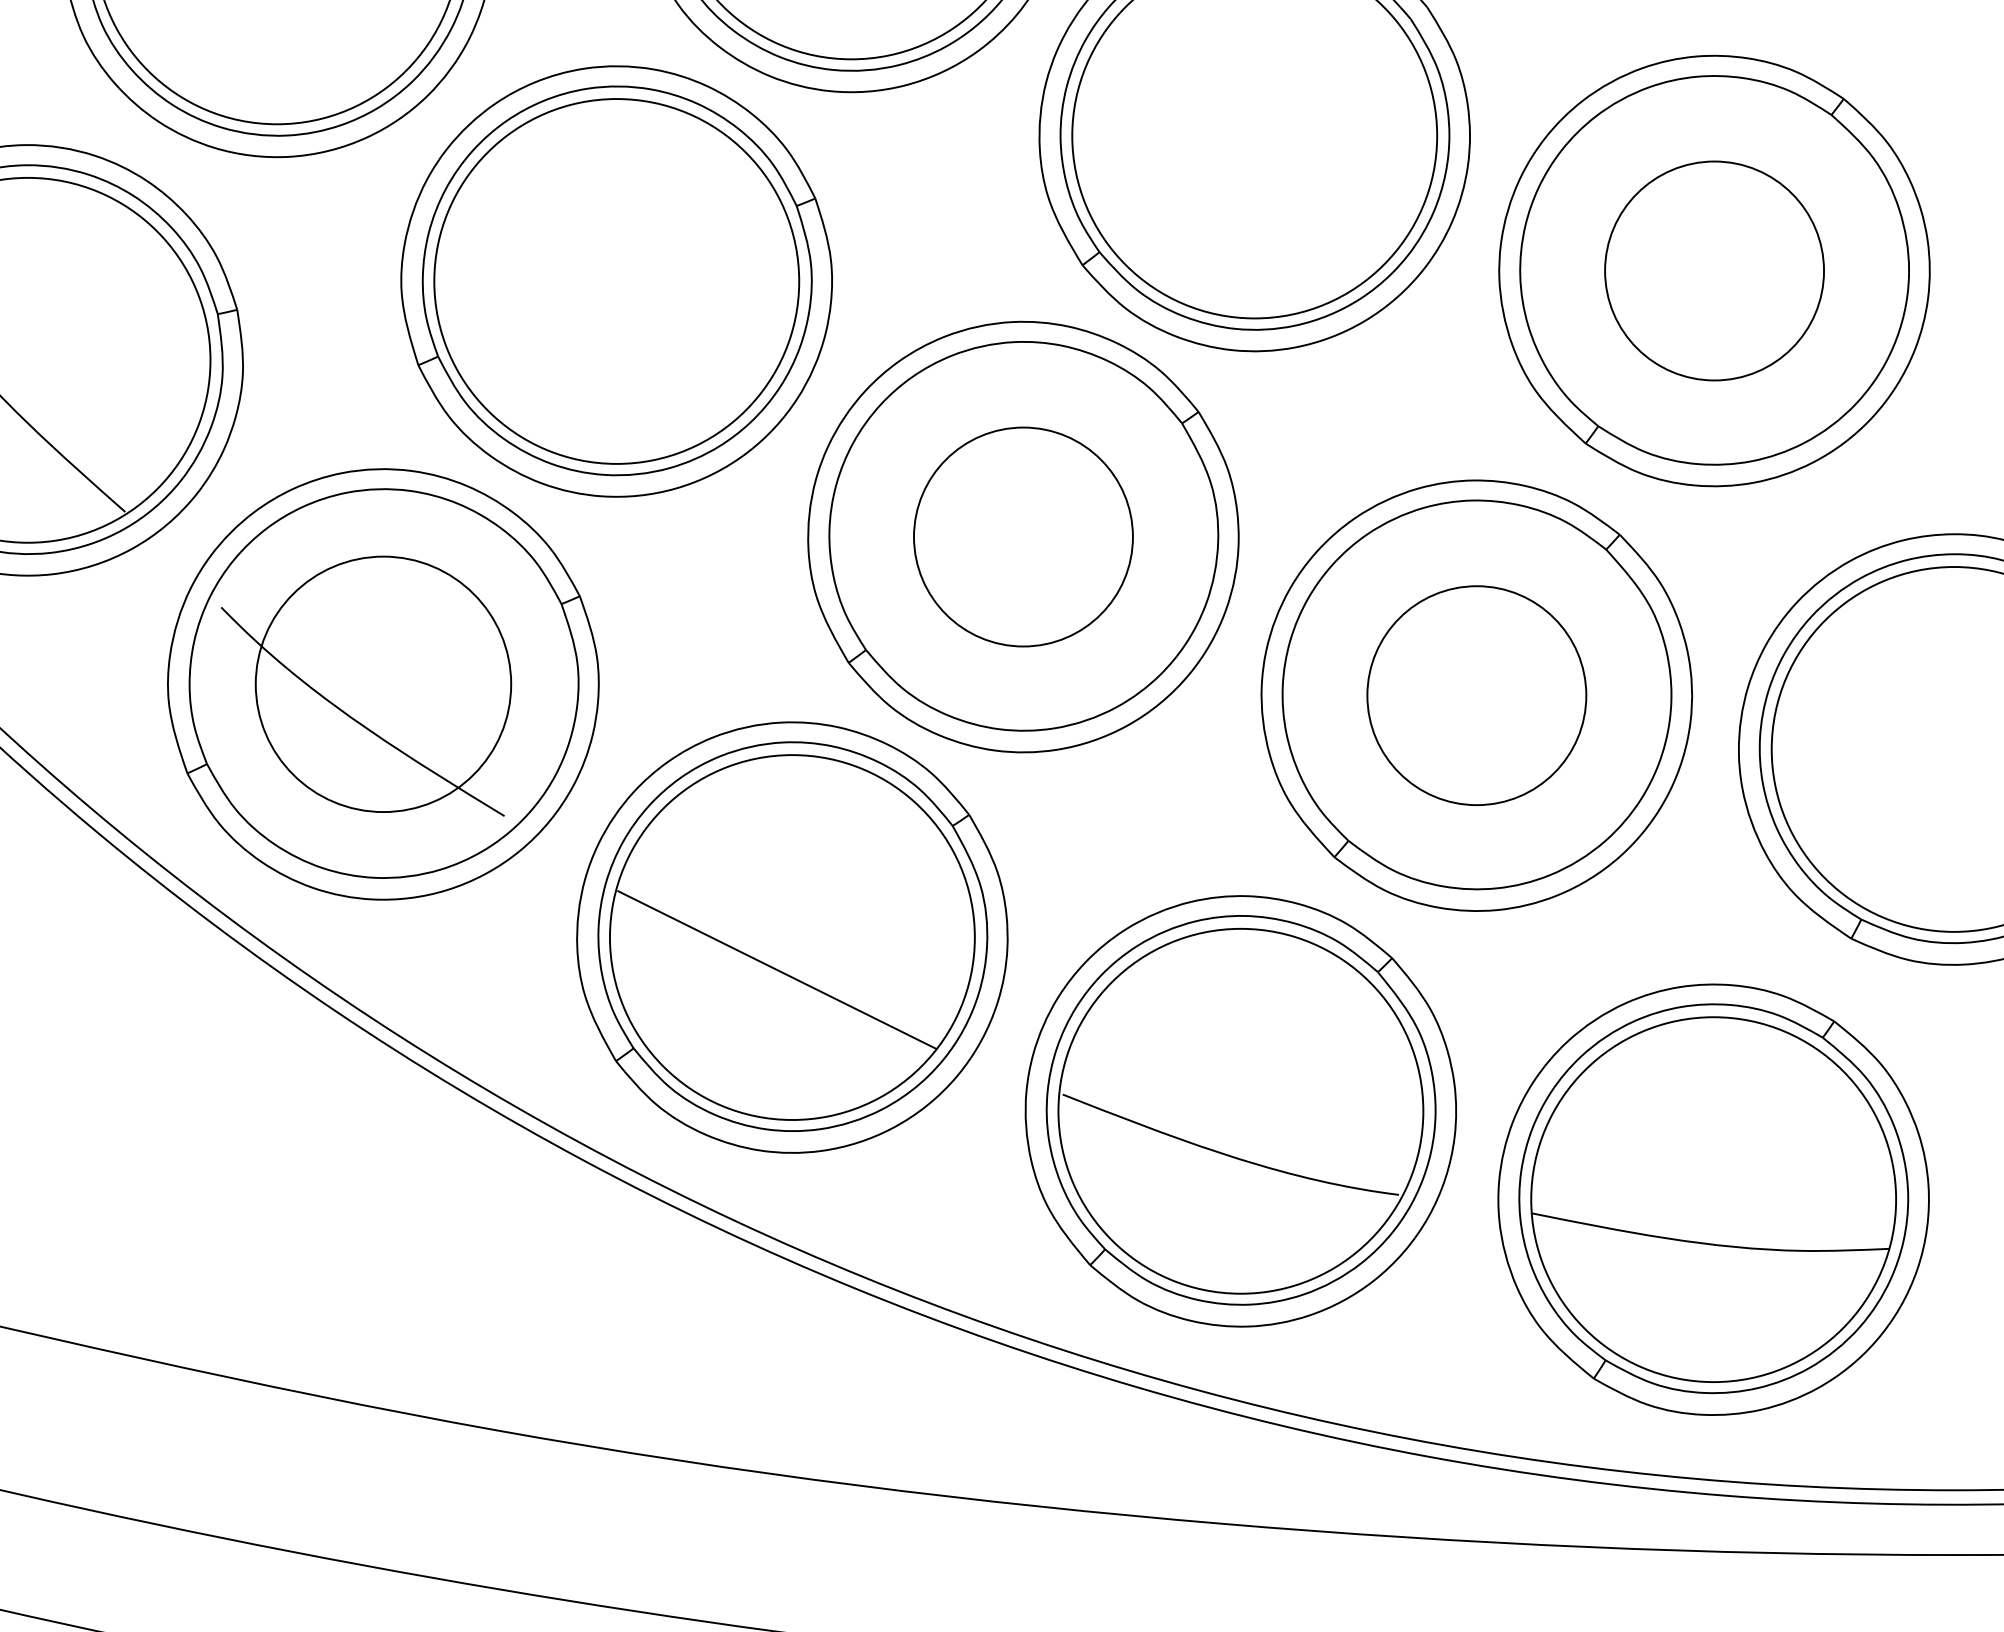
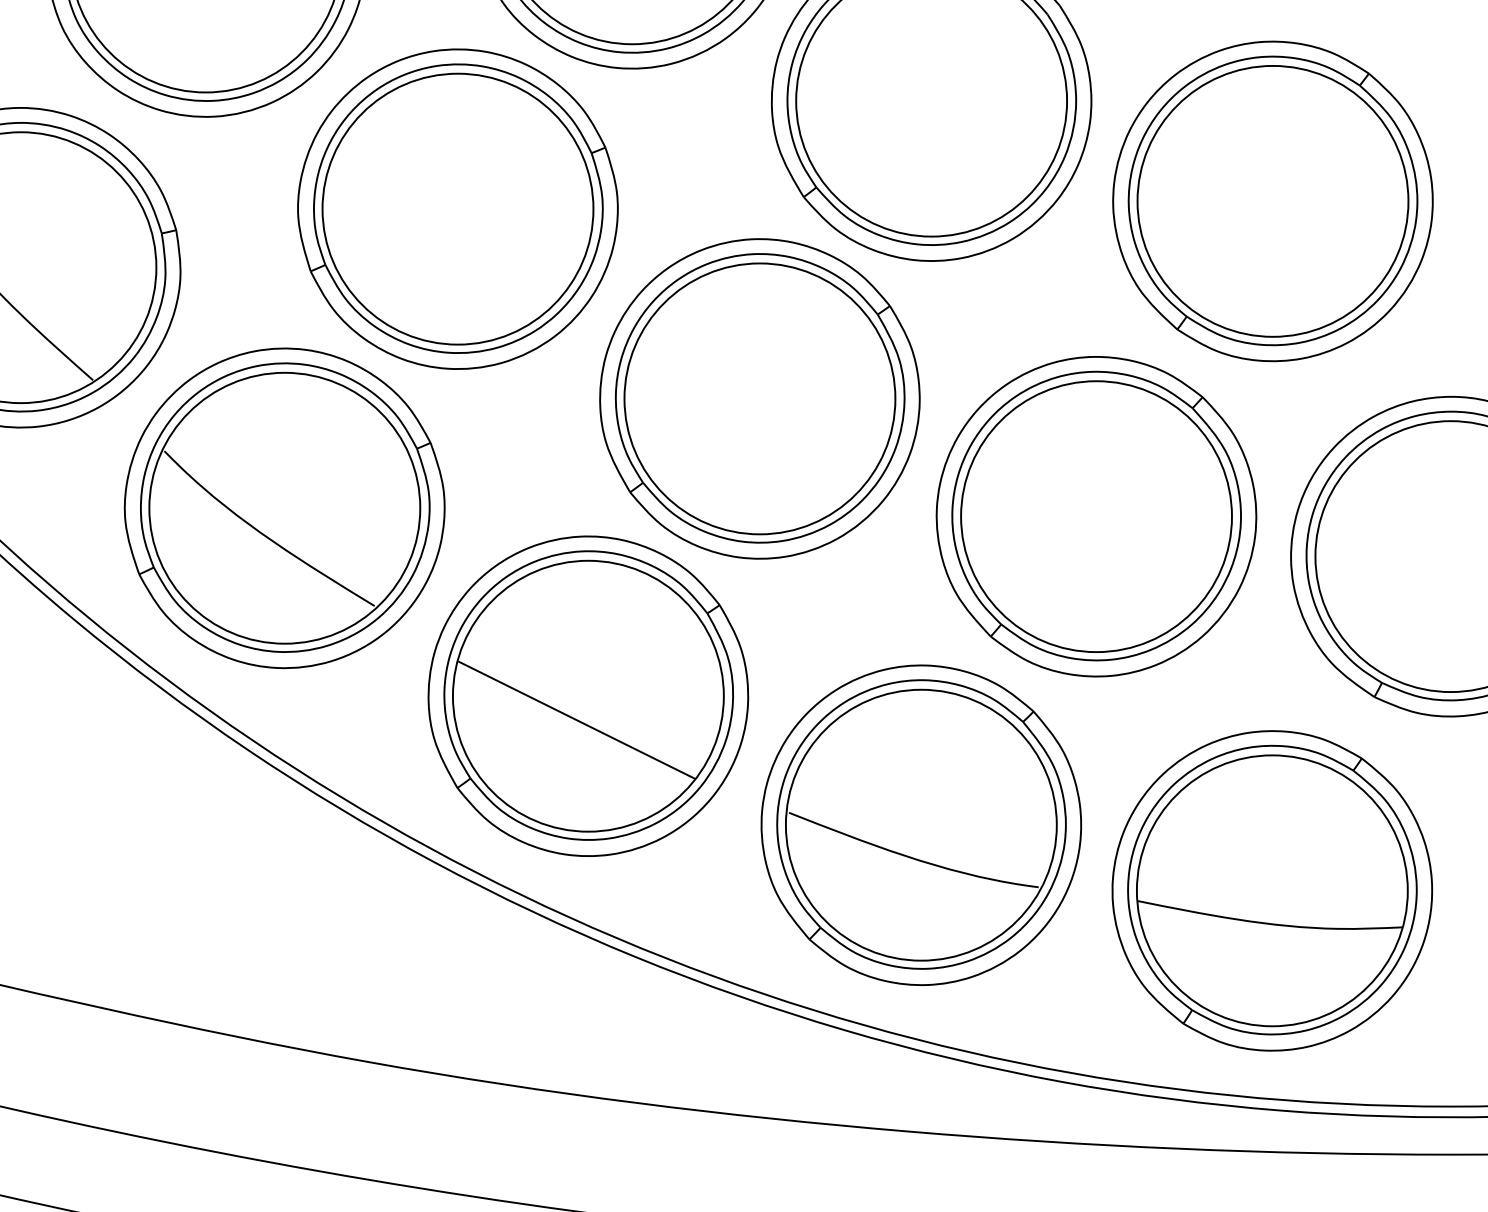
circle: (1714, 270) -> (1272, 201), size x1.67
circle: (1023, 536) -> (759, 398), size x1.67
circle: (383, 683) -> (284, 507), size x1.43
circle: (1476, 695) -> (1096, 516), size x1.67

